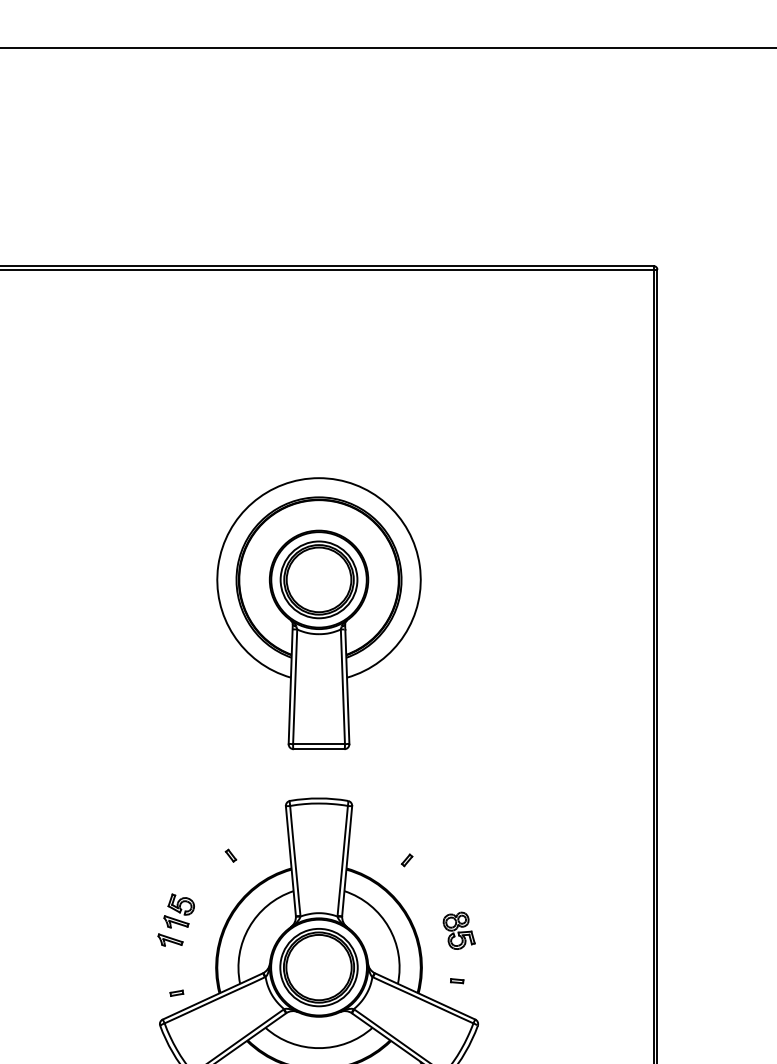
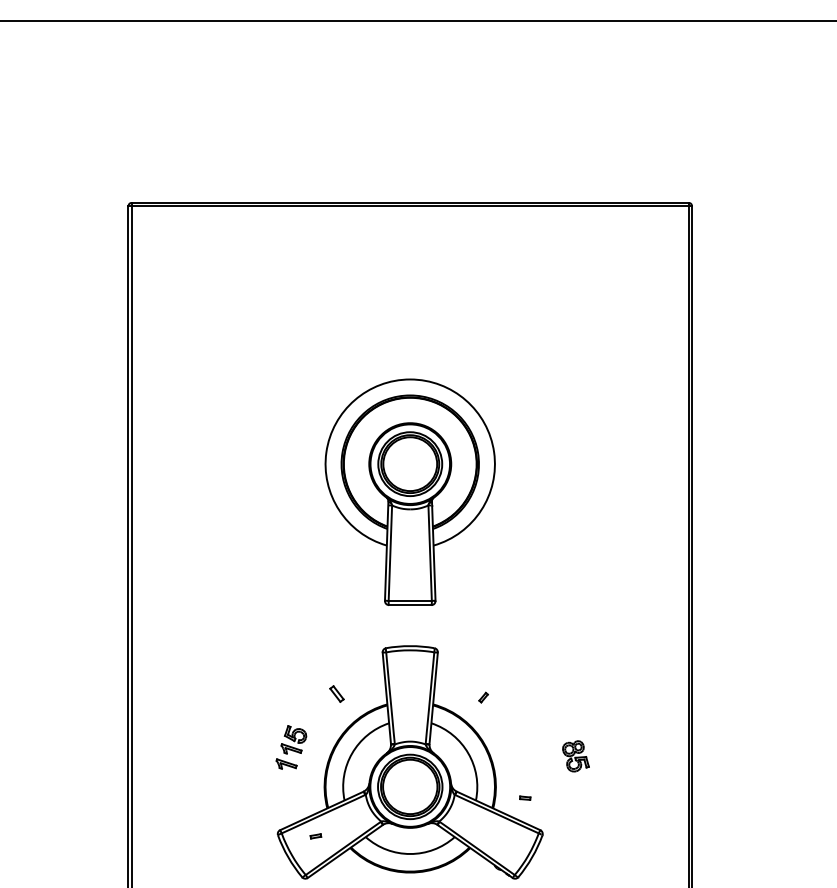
part: (230, 855) -> (336, 693), size x1.6
part: (458, 931) -> (575, 756), moved
part: (176, 993) -> (315, 836), moved

